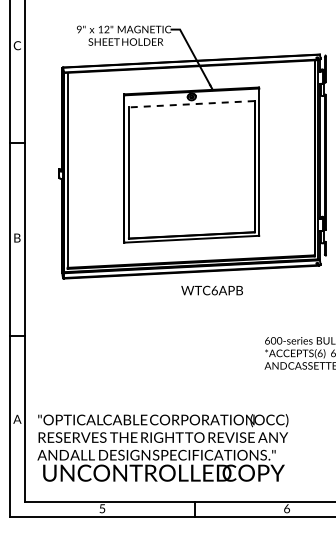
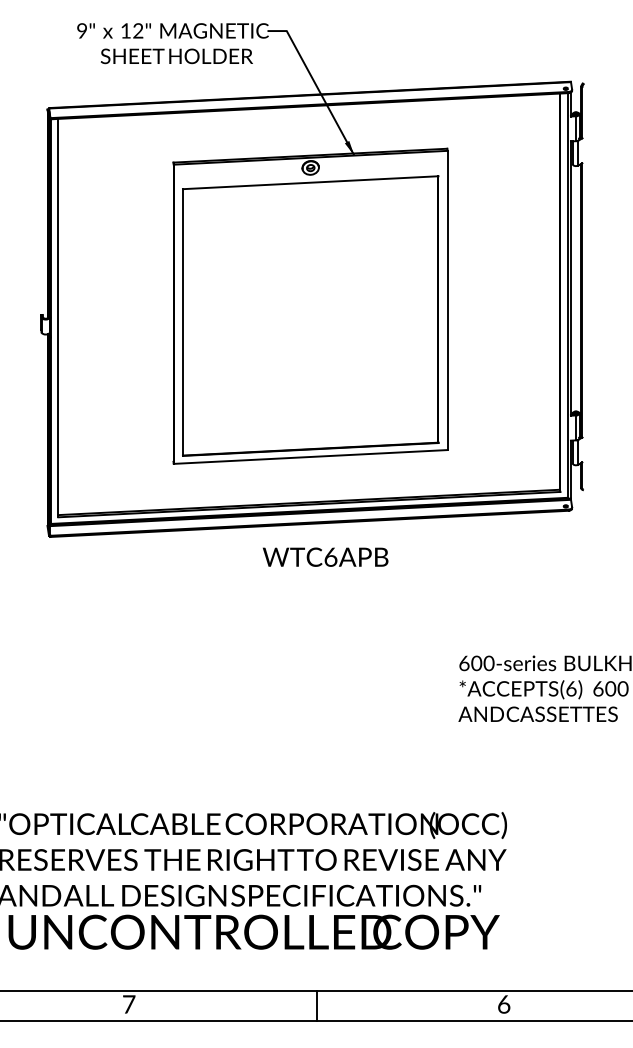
line: (191, 104) -> (310, 183), dashed -> solid
text: (211, 290) -> (324, 557), moved
text: (102, 508) -> (129, 1004), 5 -> 7

